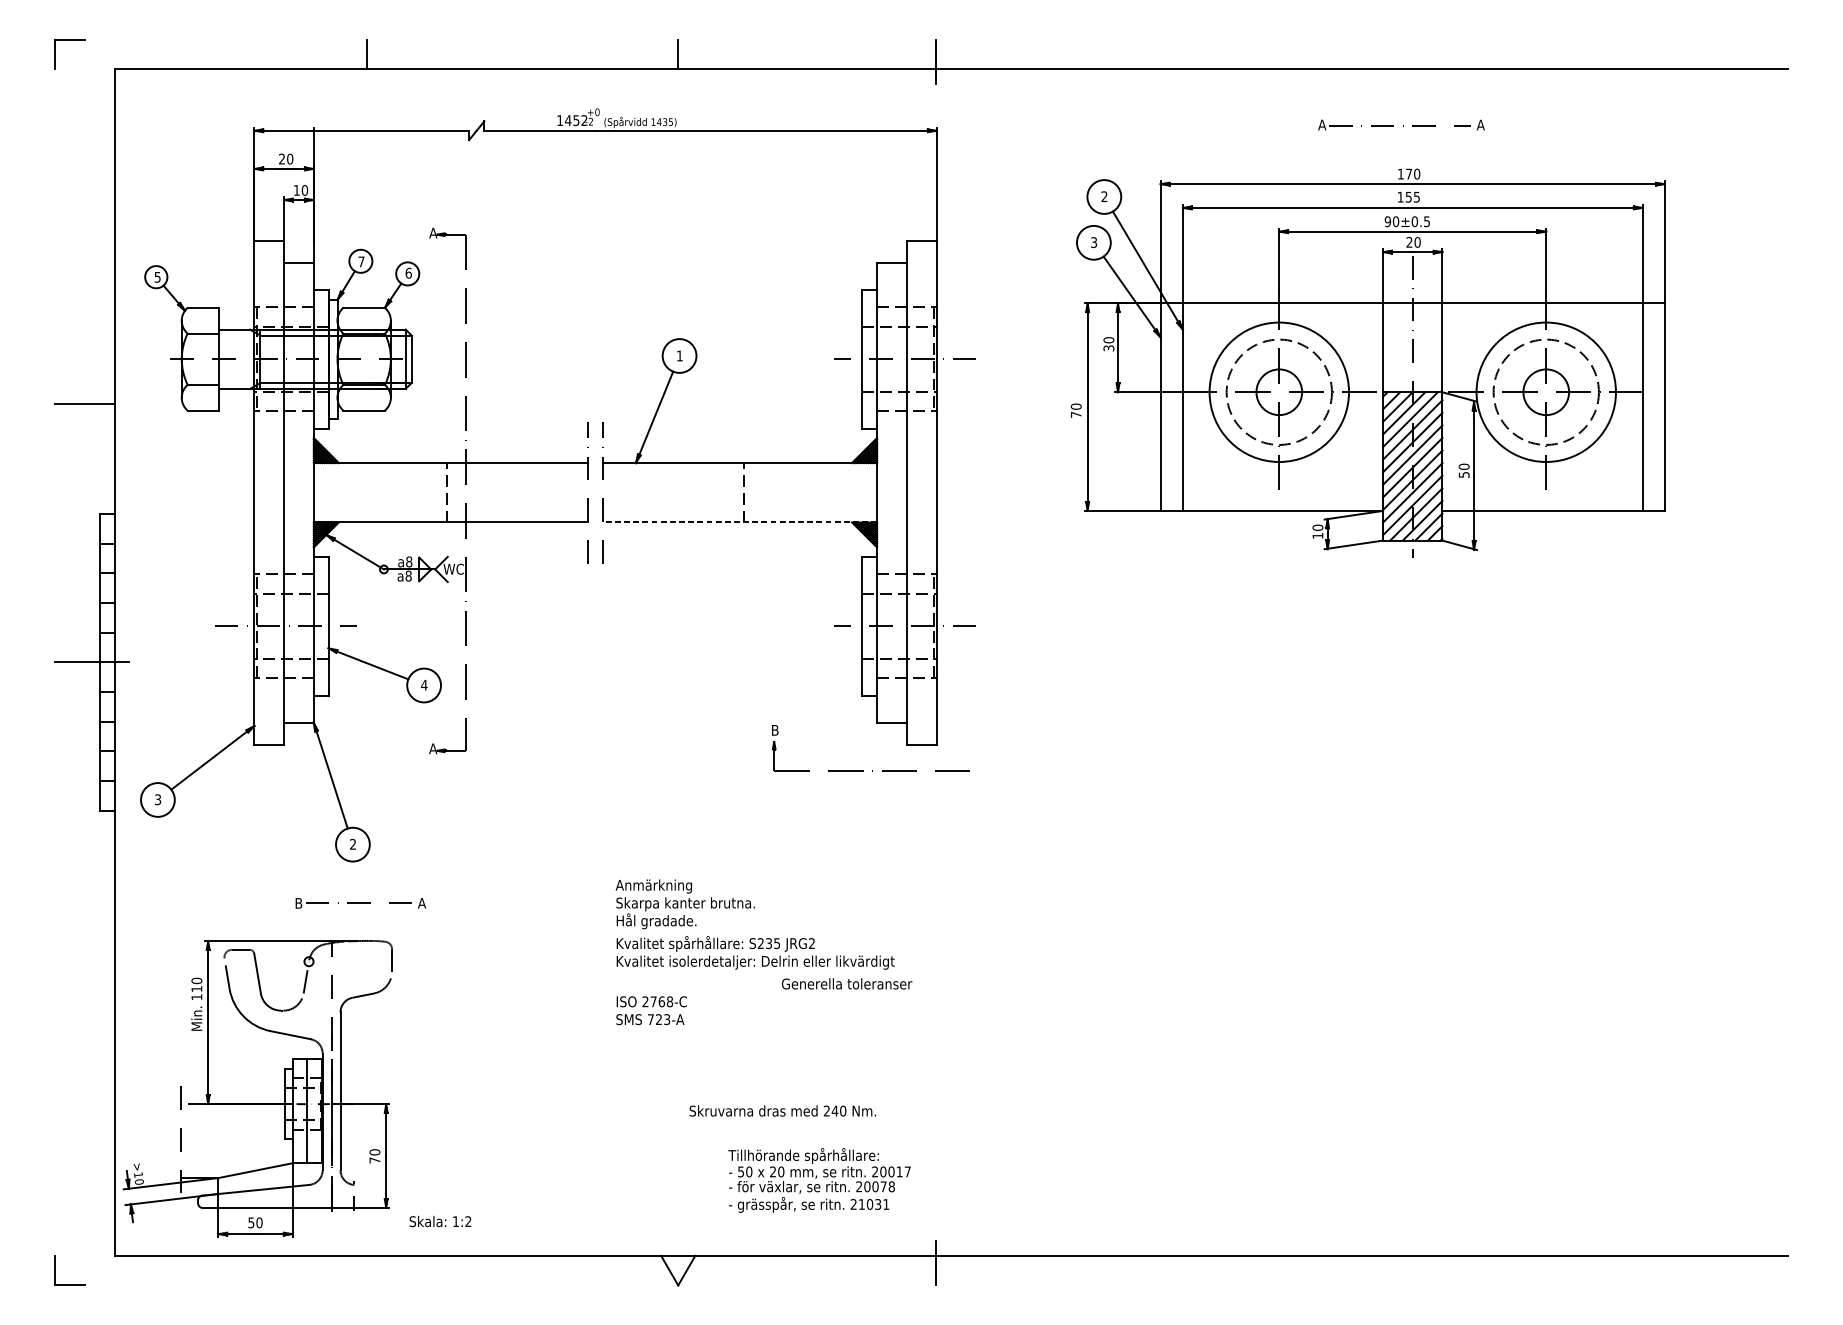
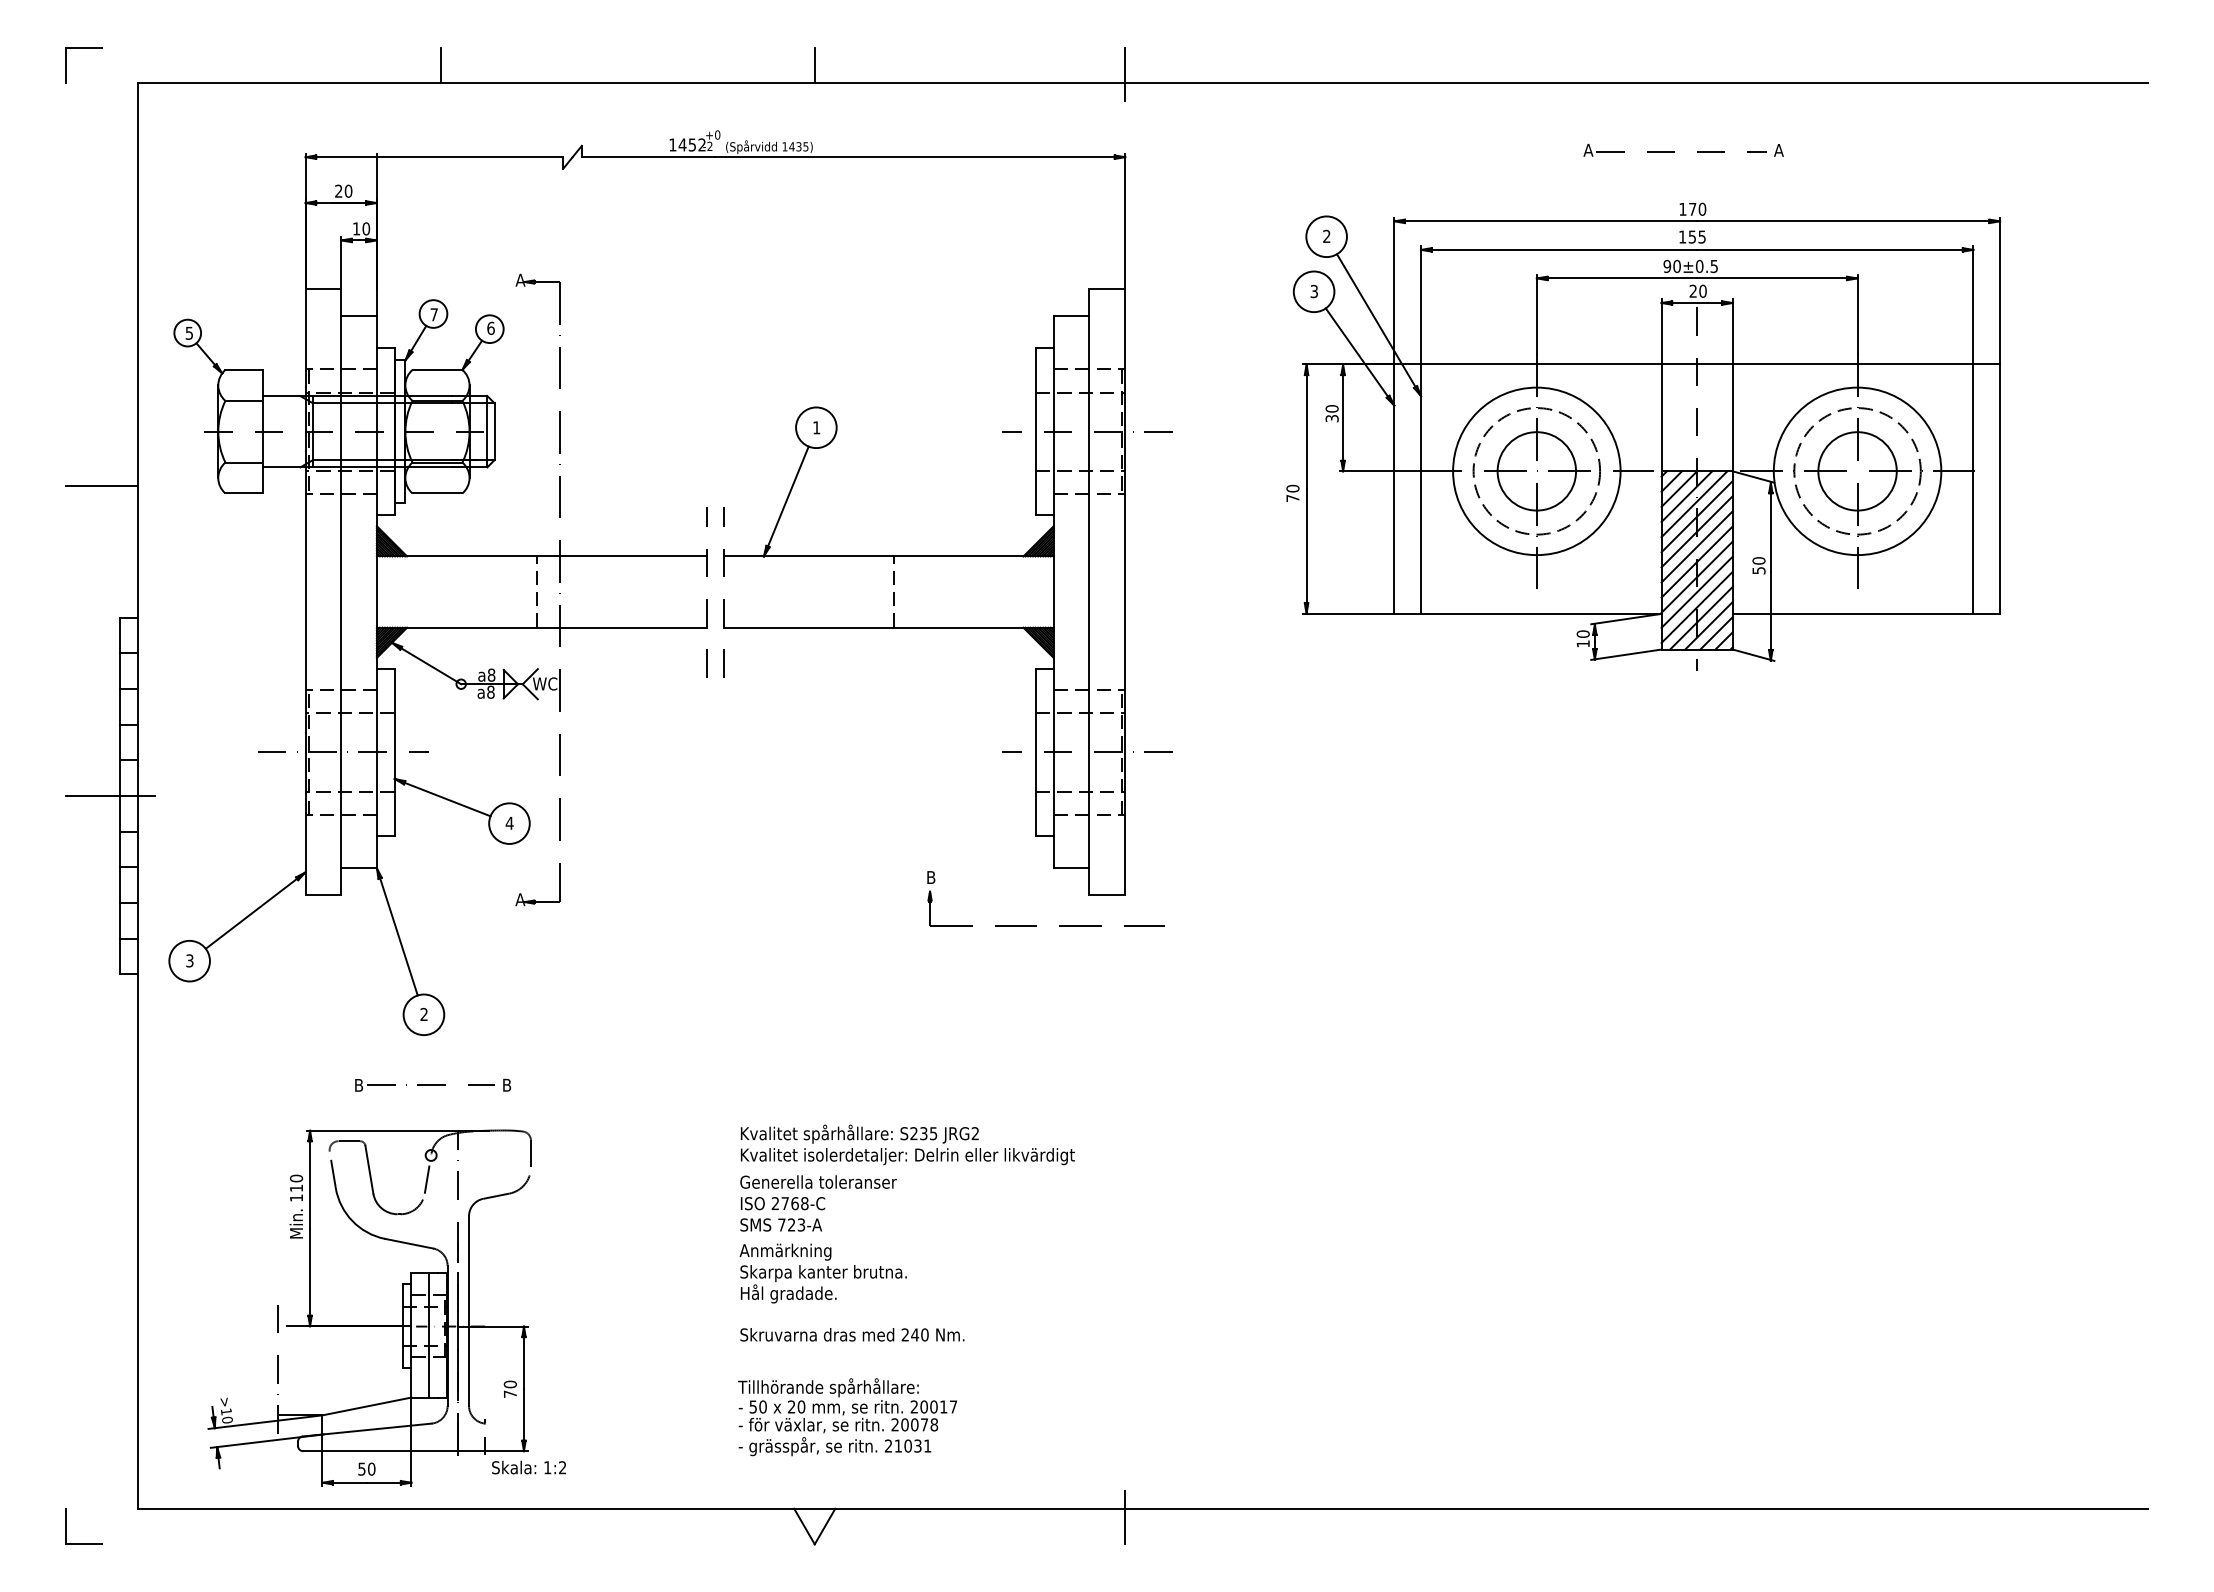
circle: (1279, 392) -> (1536, 471), size x1.43
circle: (1546, 392) -> (1857, 471), size x1.43
line: (740, 522) -> (889, 627), dashed -> solid
text: (421, 902) -> (506, 1084), A -> B
text: (684, 904) -> (822, 1273), moved
text: (847, 983) -> (818, 1181), moved
part: (257, 1103) -> (369, 1325), moved
text: (782, 1110) -> (852, 1334), moved
text: (819, 1180) -> (847, 1417), moved

